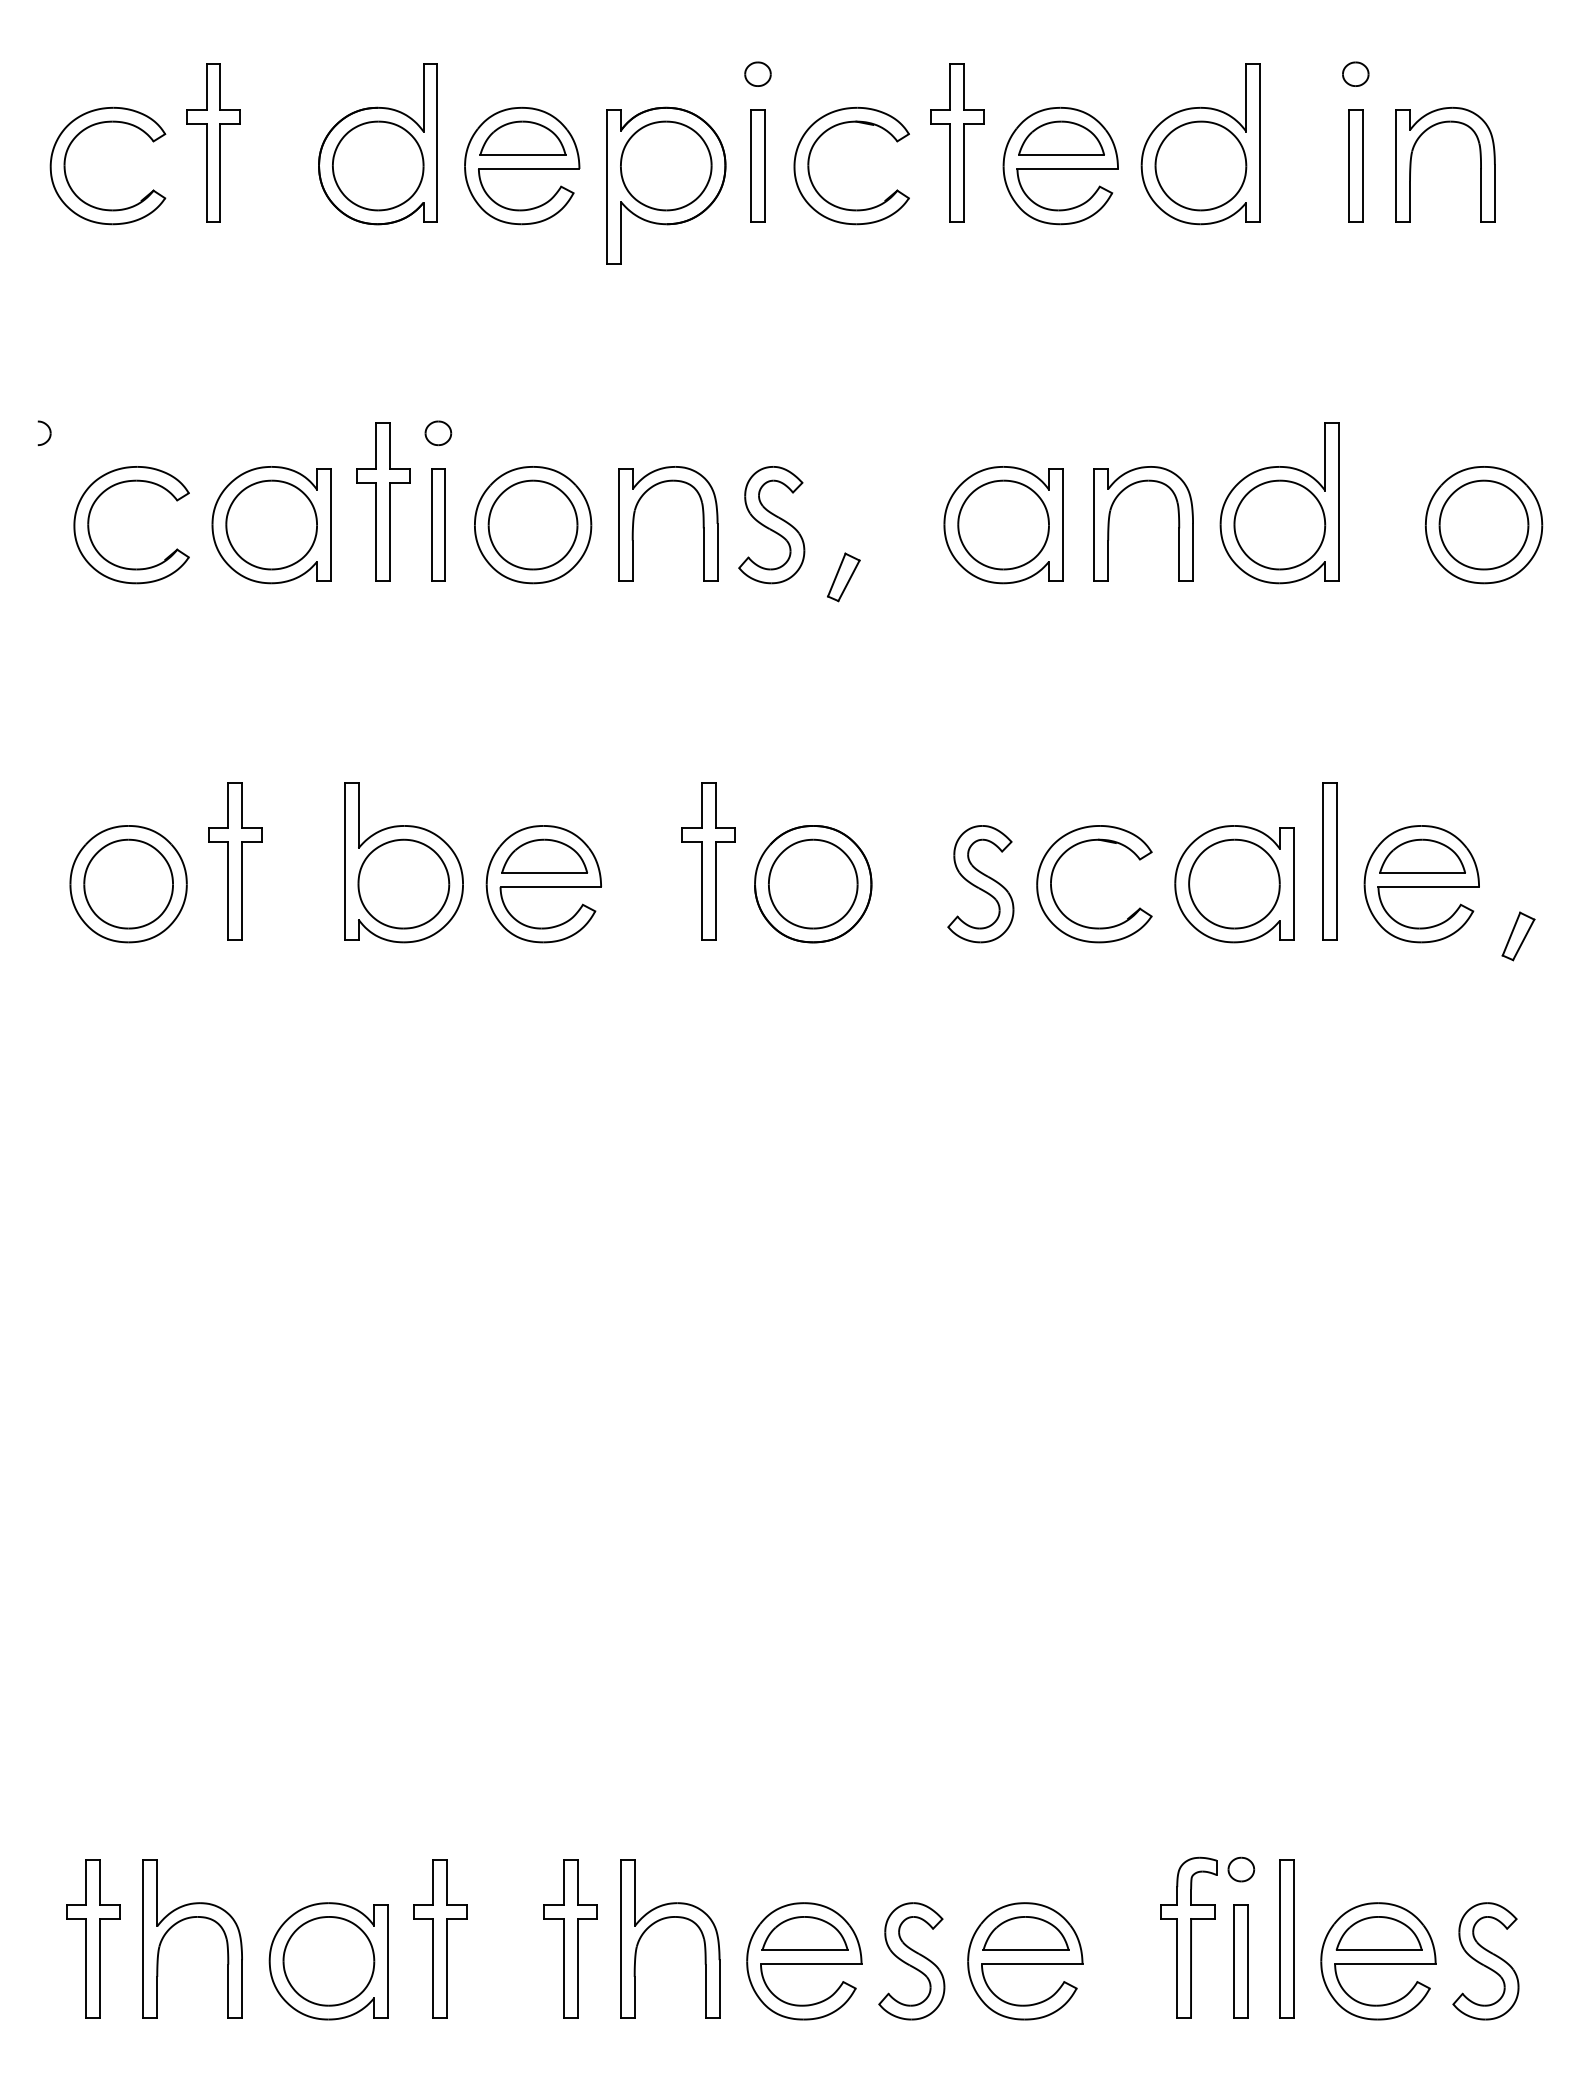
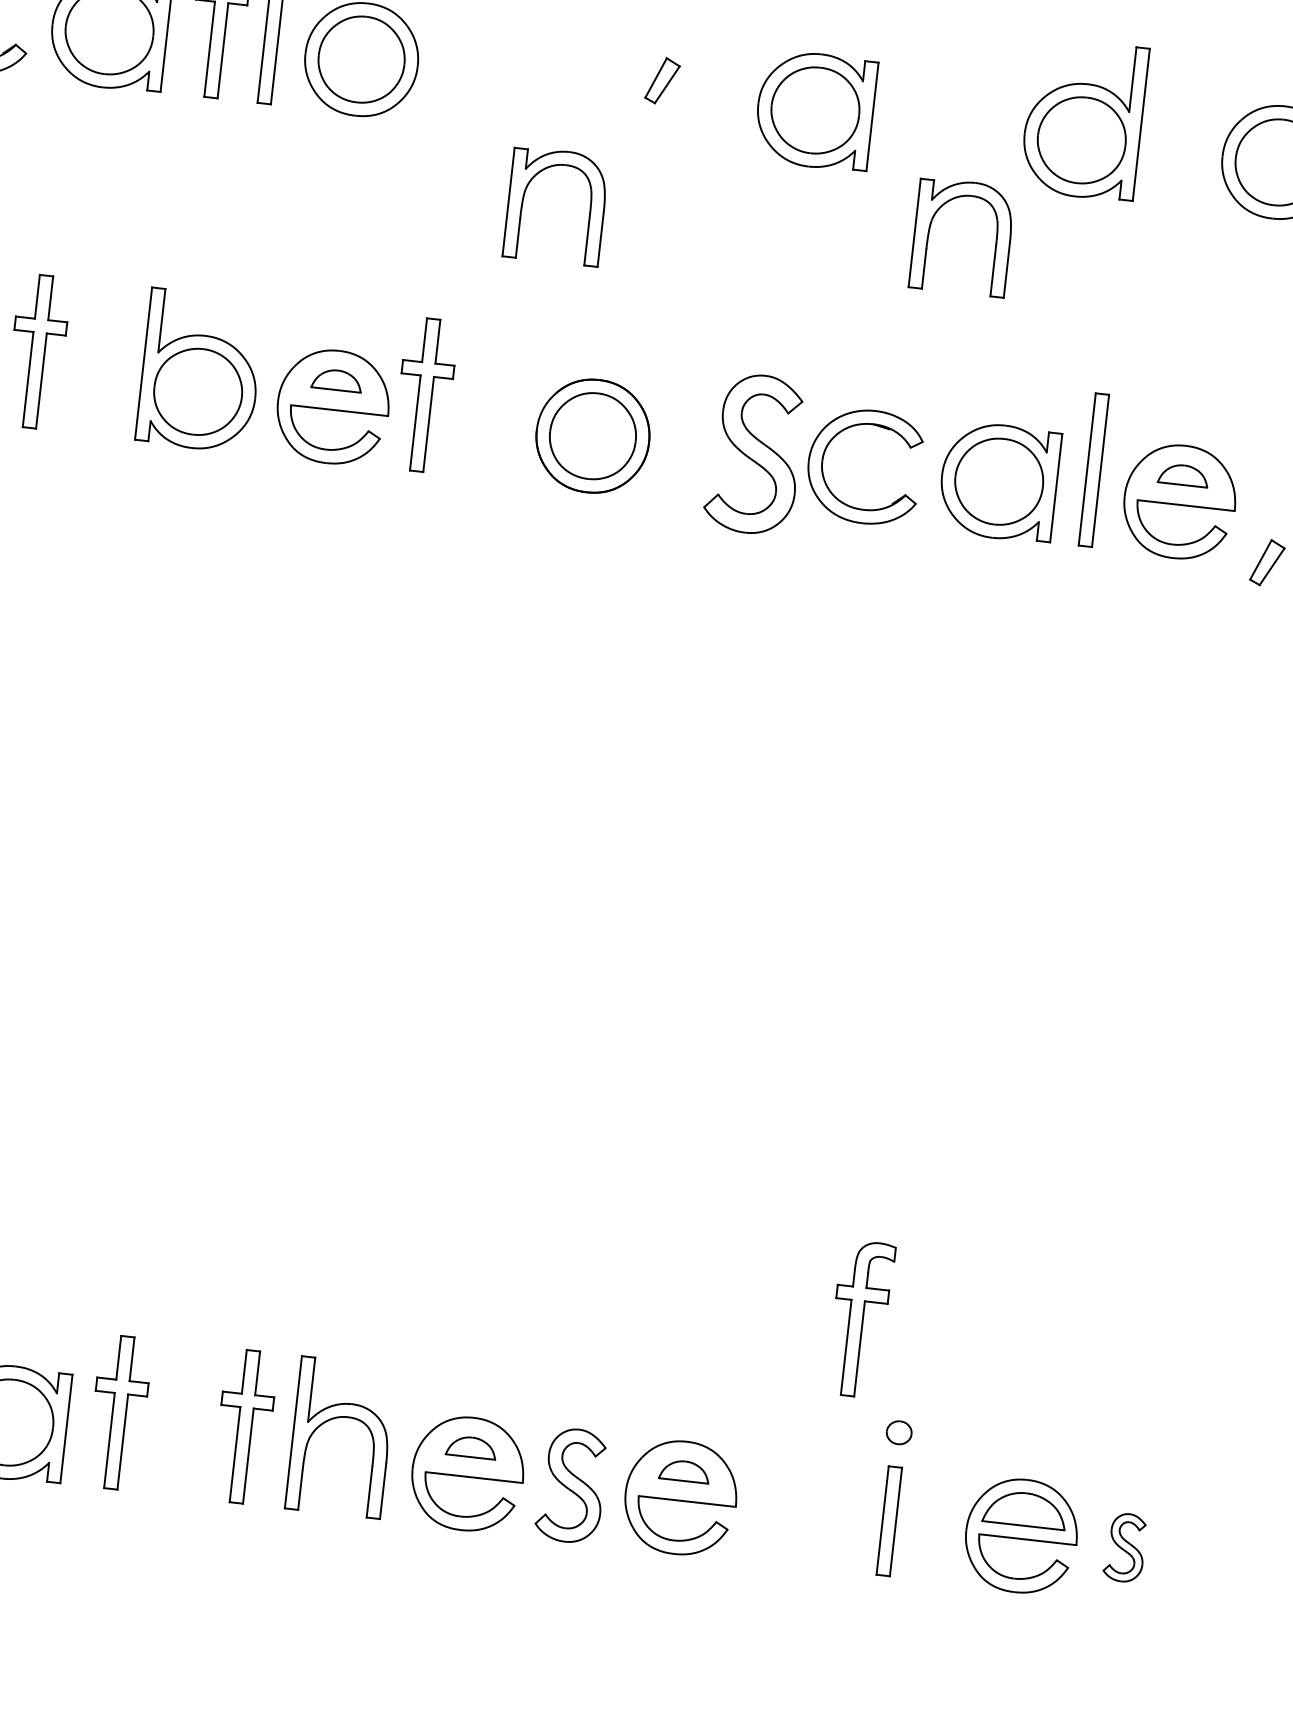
part: (1110, 517) -> (931, 227), moved
part: (634, 523) -> (523, 202), moved
part: (771, 525) -> (591, 85), removed
part: (843, 577) -> (662, 81), moved
part: (544, 855) -> (336, 379), size x0.6
part: (1422, 855) -> (1183, 474), size x0.6
part: (708, 861) -> (424, 395), moved
part: (980, 884) -> (754, 454), size x1.4
part: (804, 1933) -> (471, 1447), size x0.6
part: (1025, 1933) -> (684, 1471), size x0.6
part: (1188, 1937) -> (860, 1318), moved
part: (1286, 1938) -> (935, 1504), removed
part: (1485, 1961) -> (1124, 1547), size x0.6

